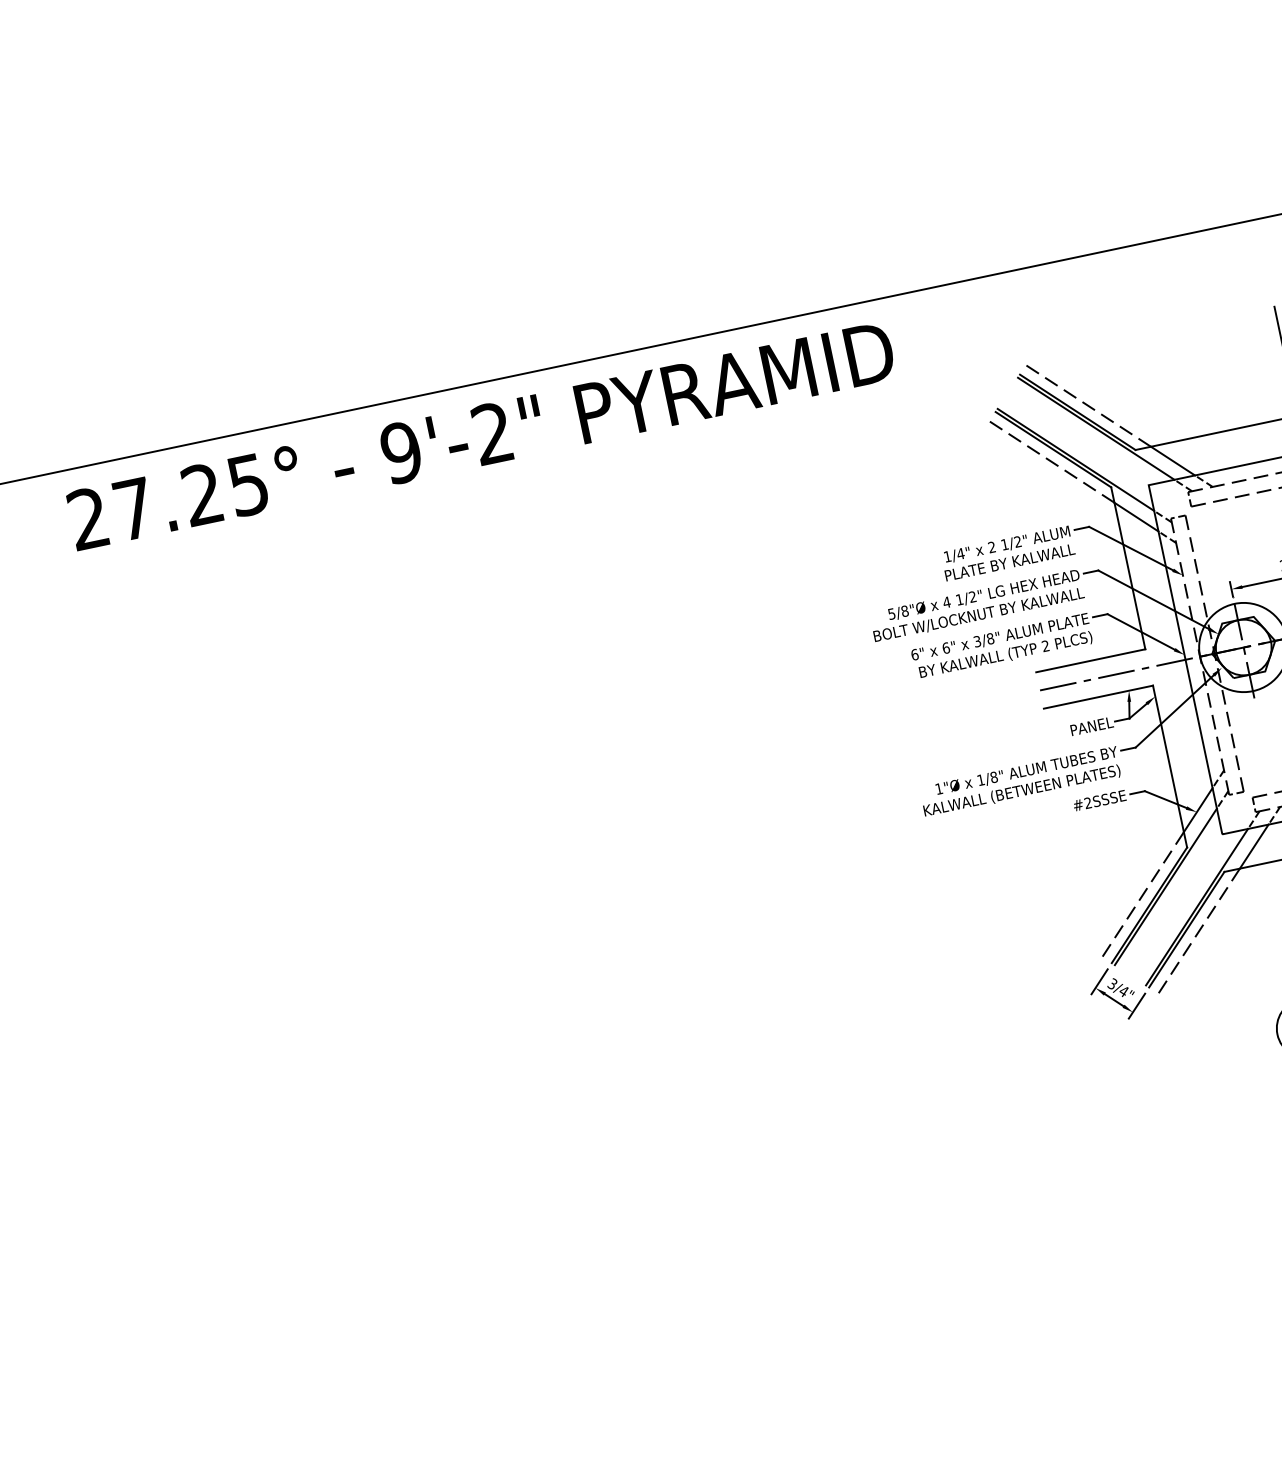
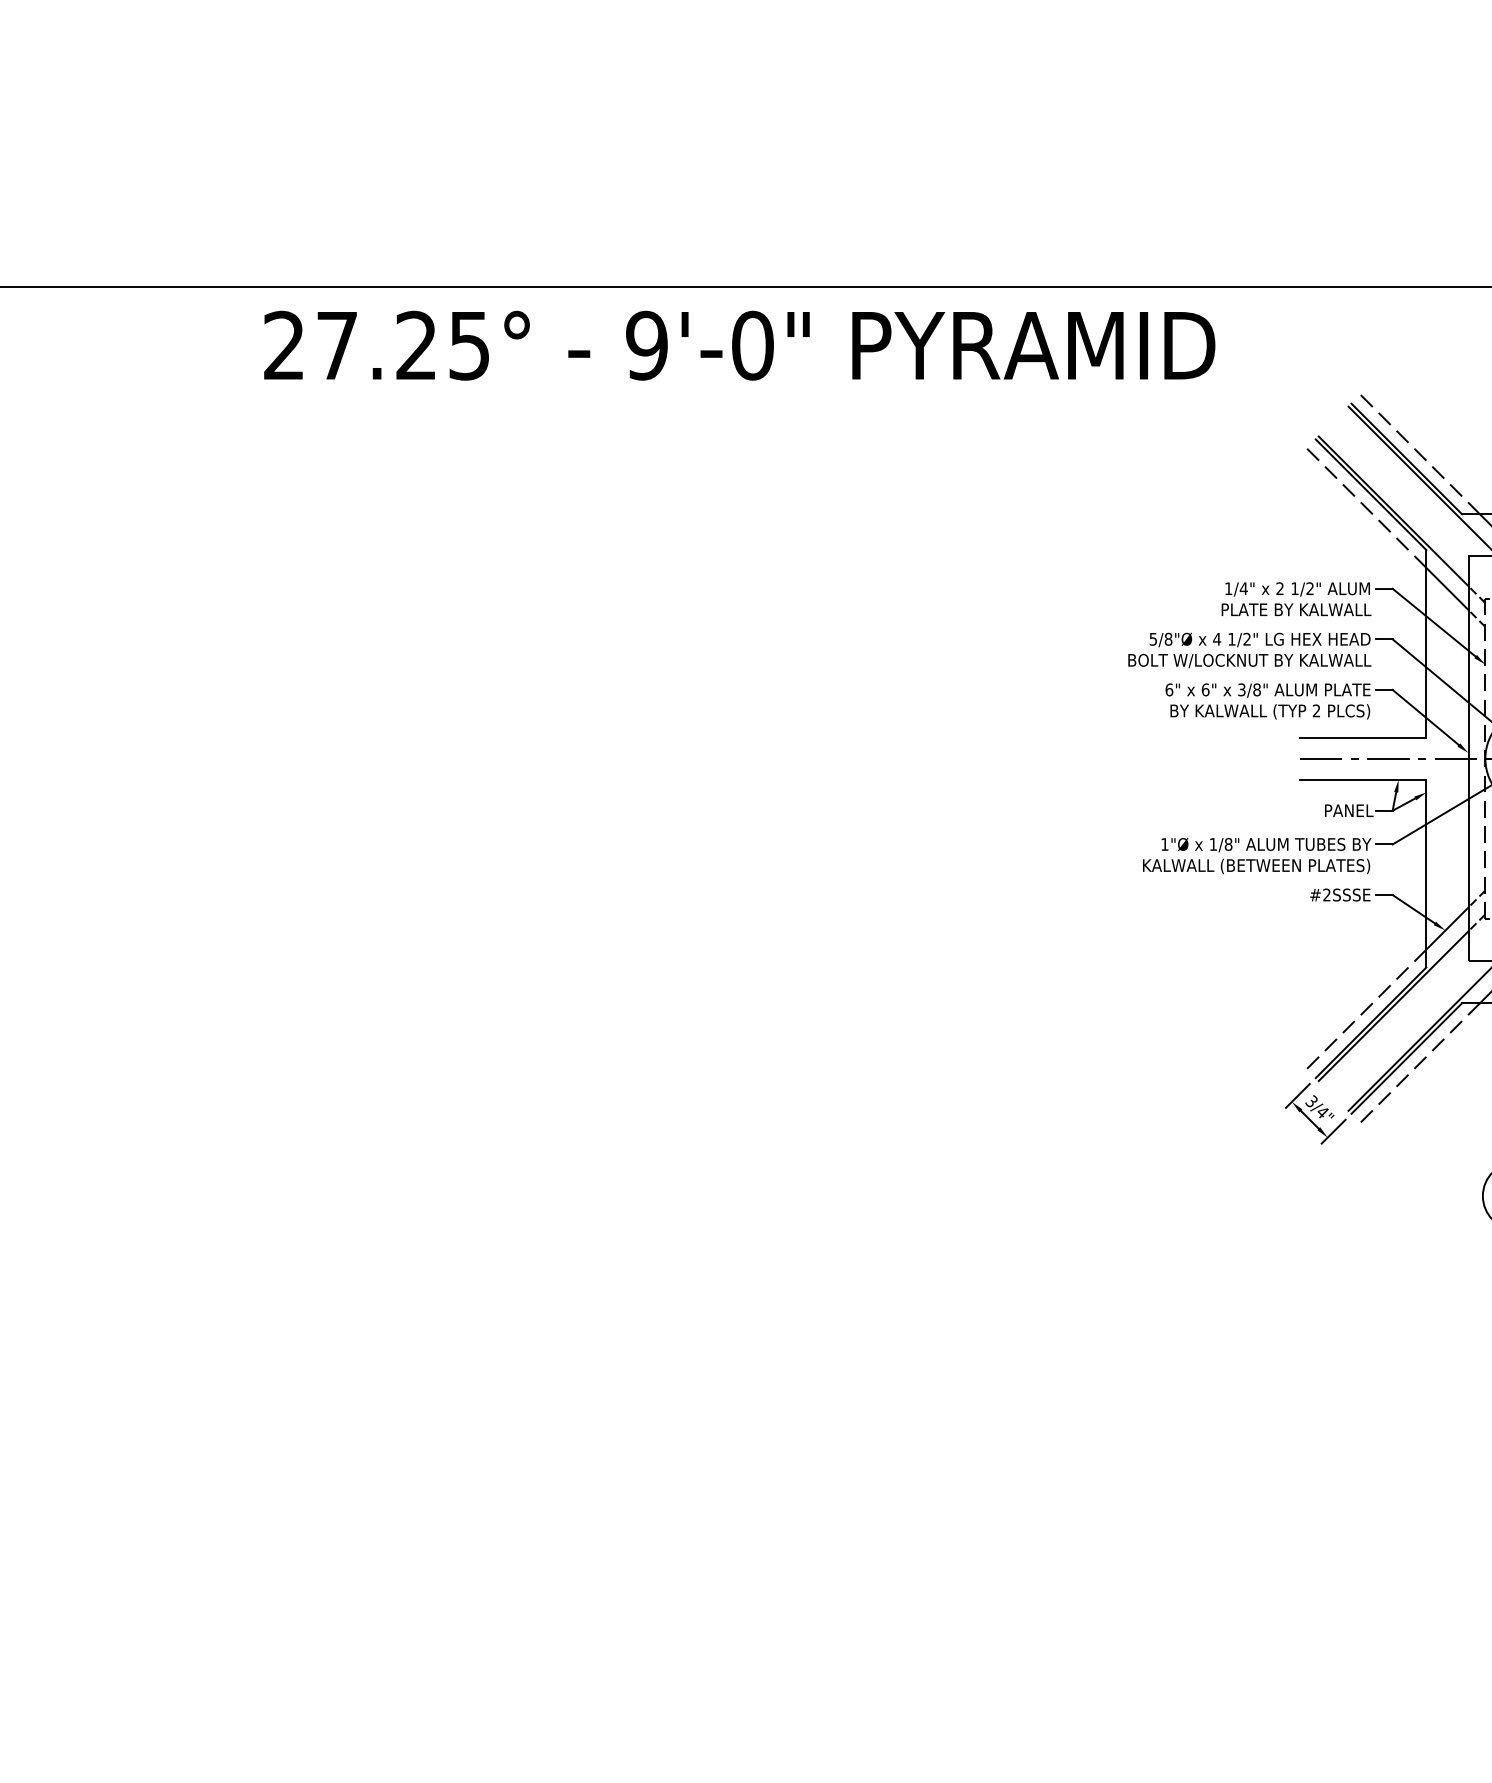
text: (492, 433) -> (752, 345), 9'-2" -> 9'-0"

